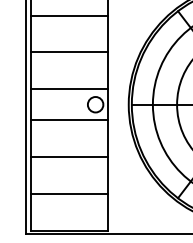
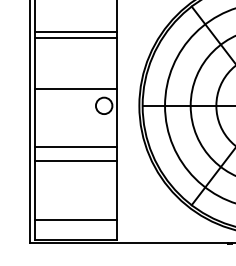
line: (69, 15) -> (76, 32), moved
line: (69, 52) -> (76, 38), moved
line: (69, 120) -> (76, 147), moved
line: (69, 193) -> (76, 219), moved

